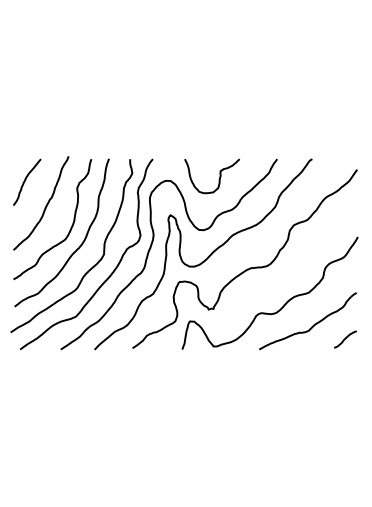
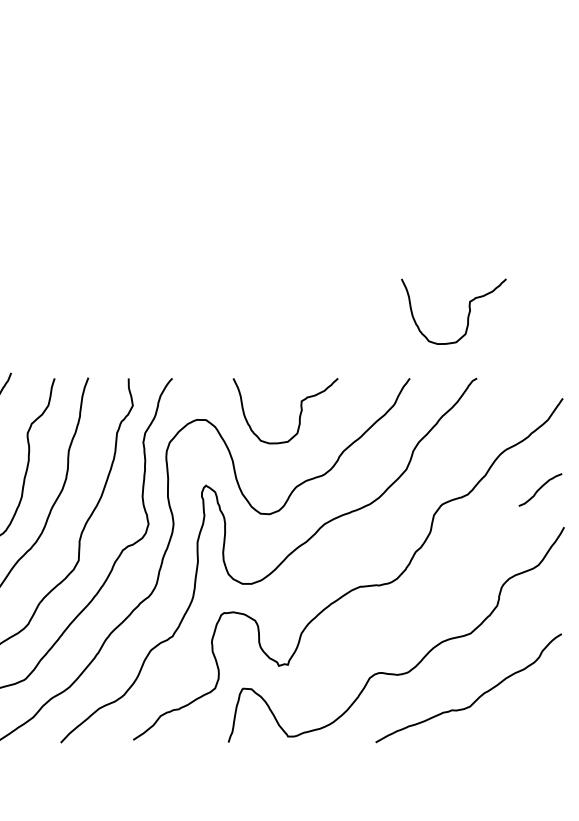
curve: (306, 127) -> (465, 317), added
curve: (345, 339) -> (540, 489), moved

